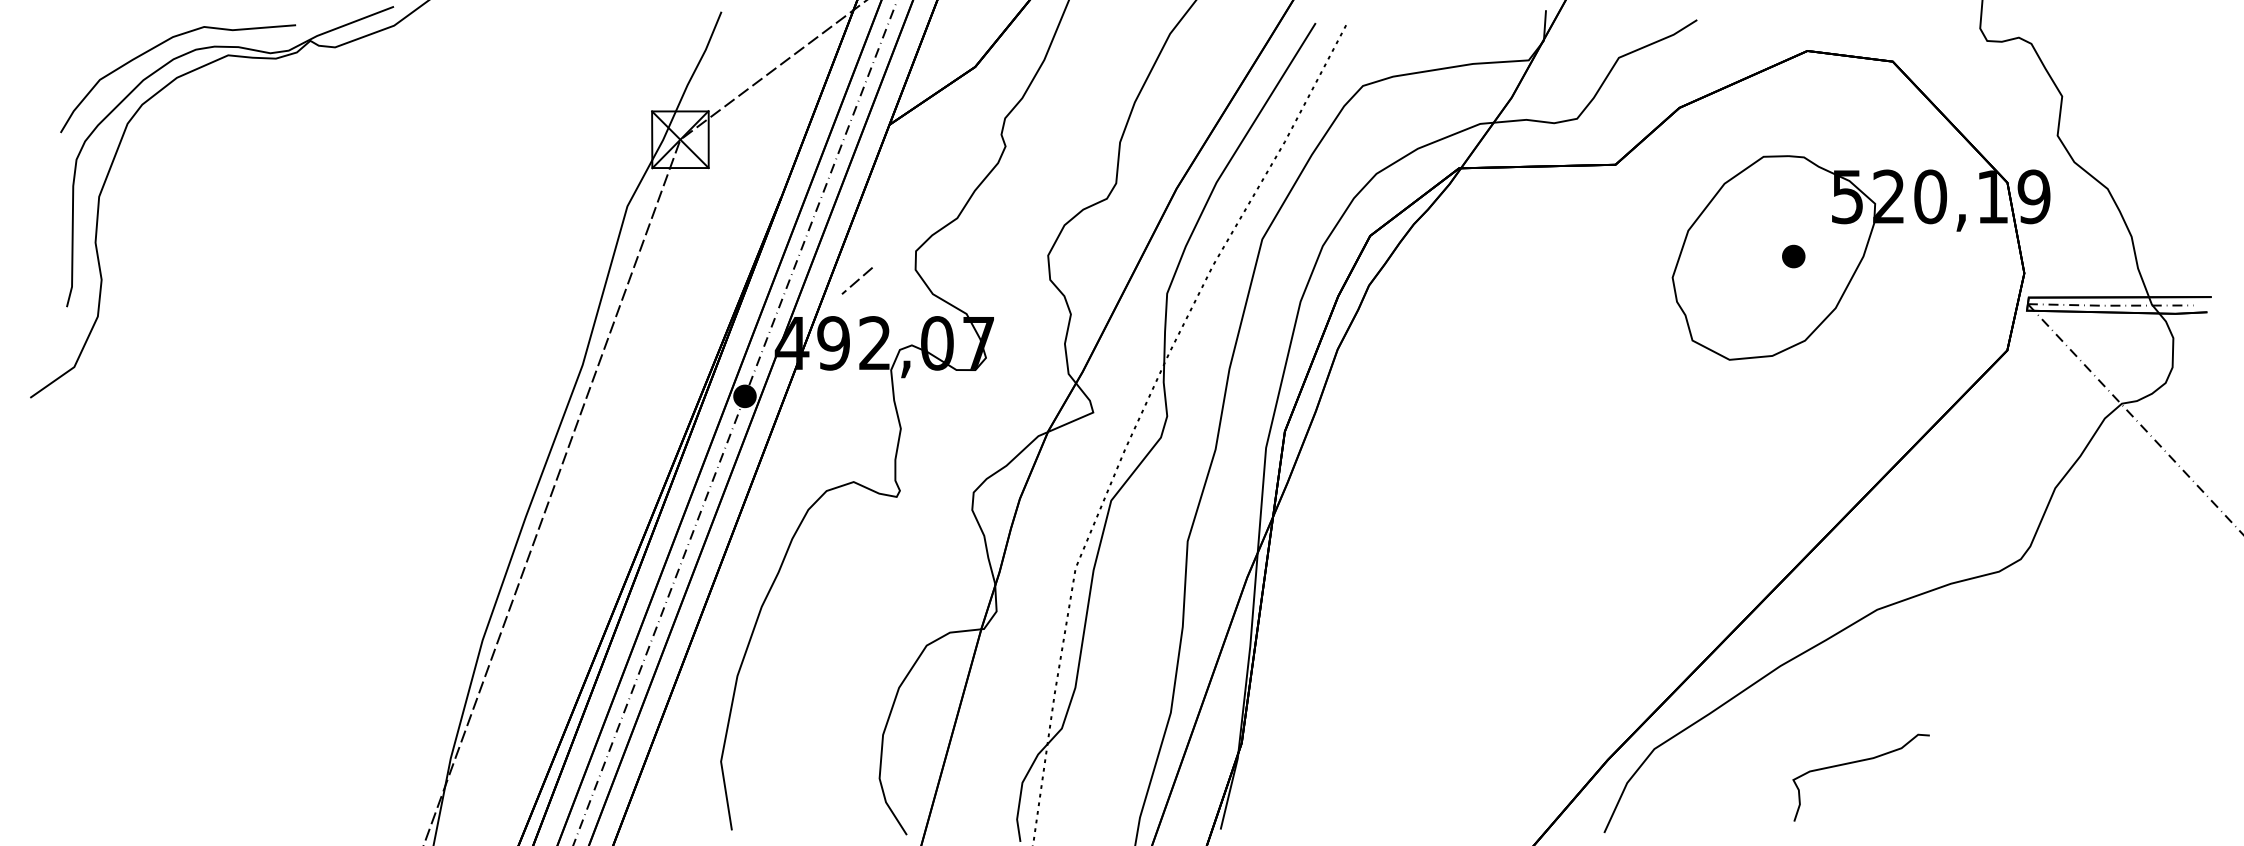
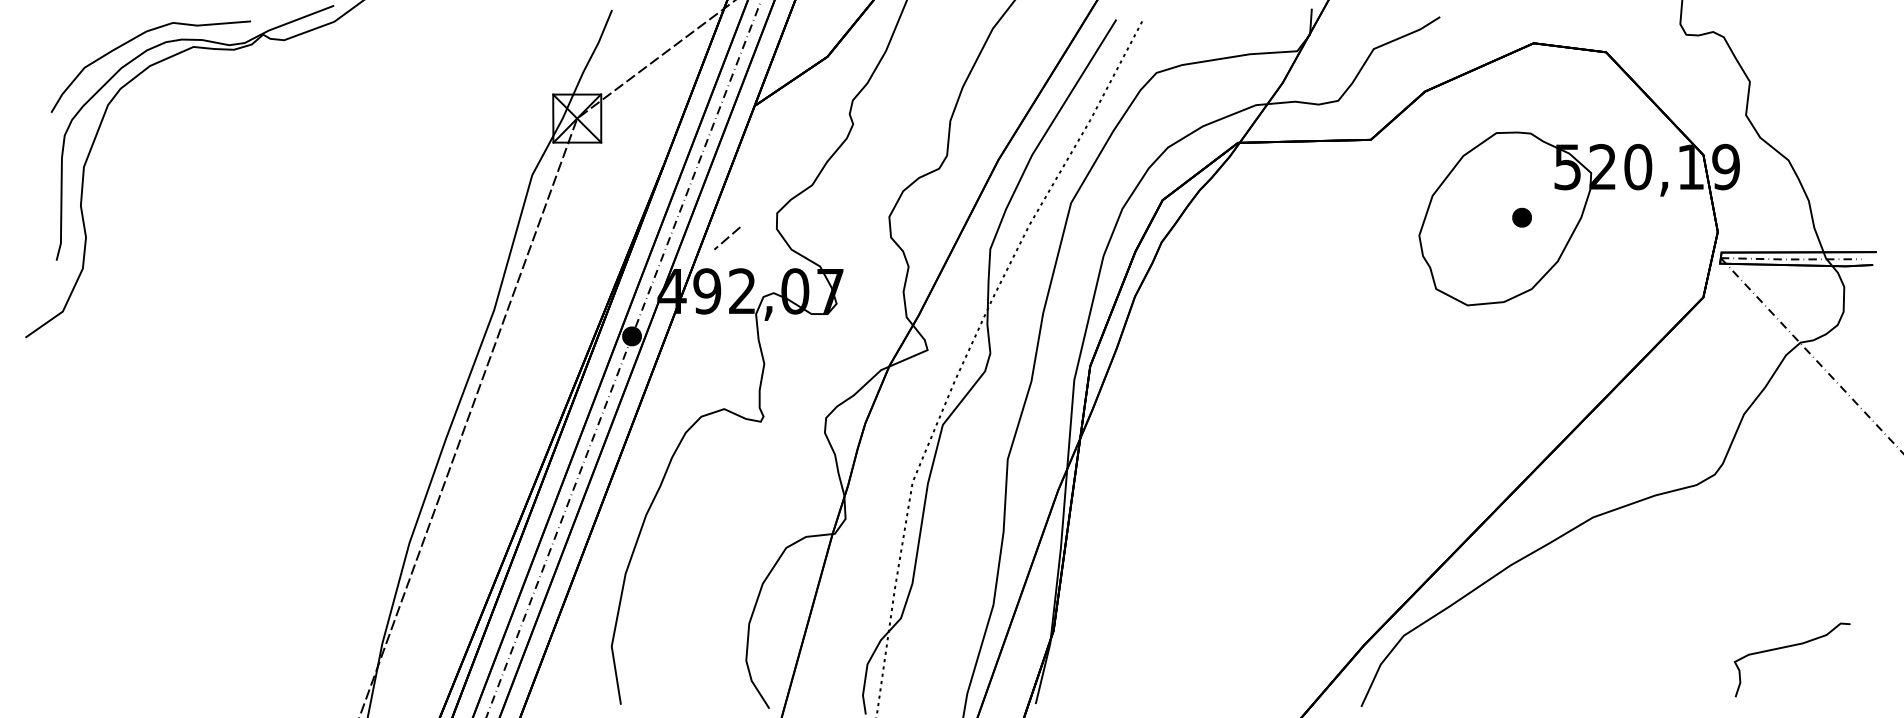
curve: (1857, 762) -> (1789, 647), moved

